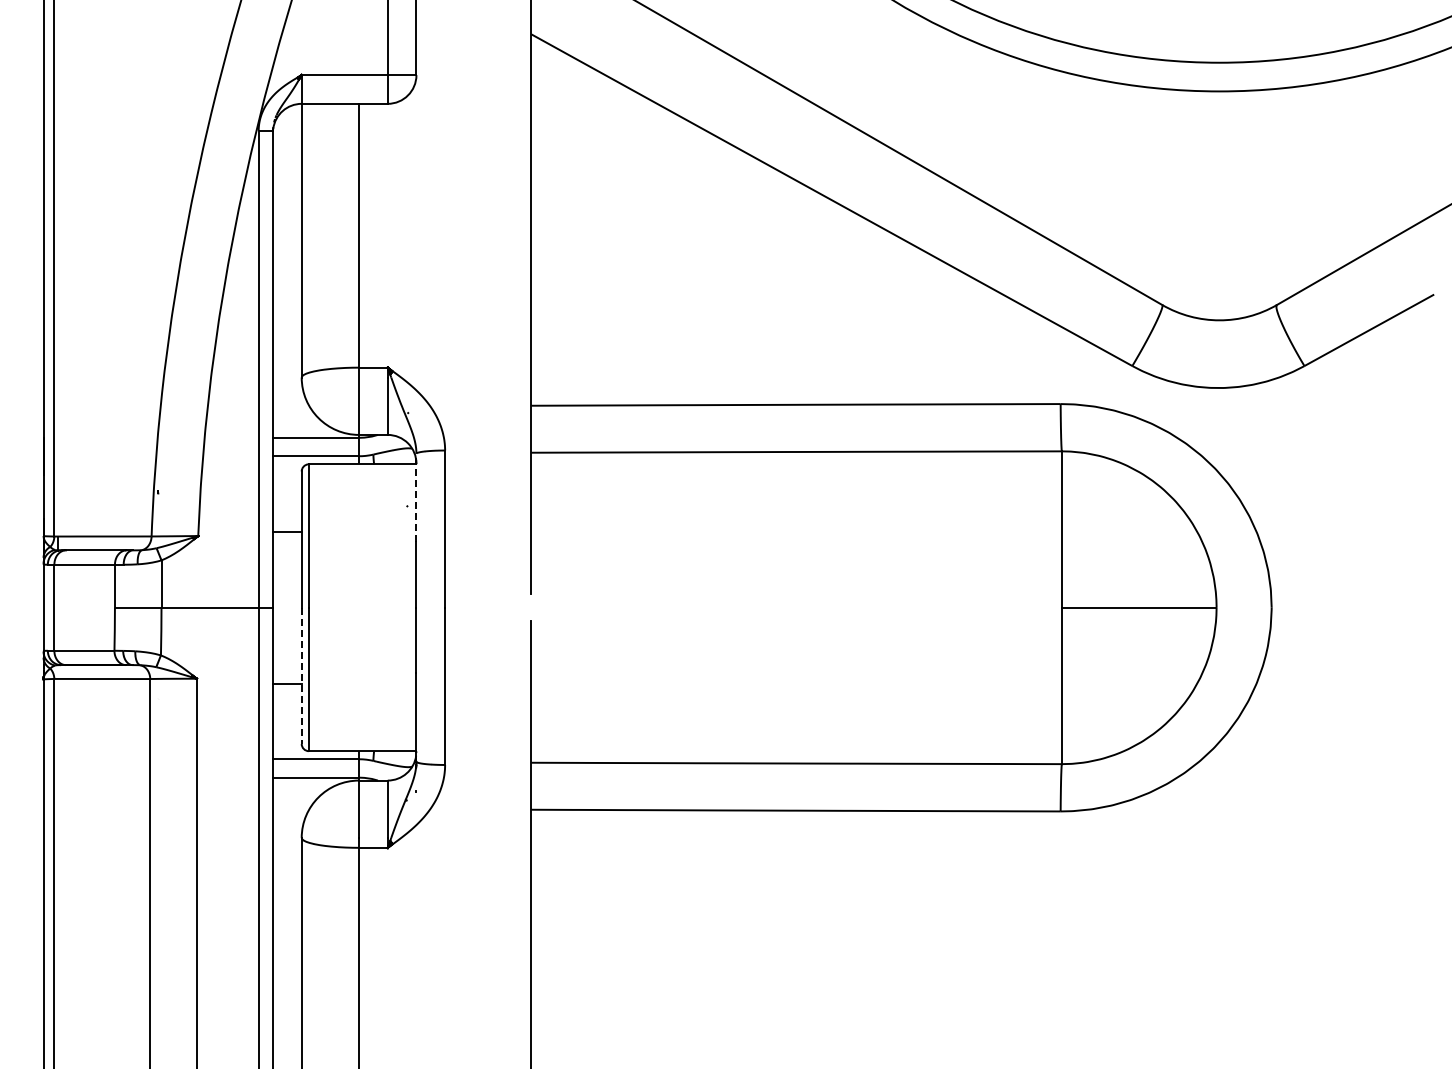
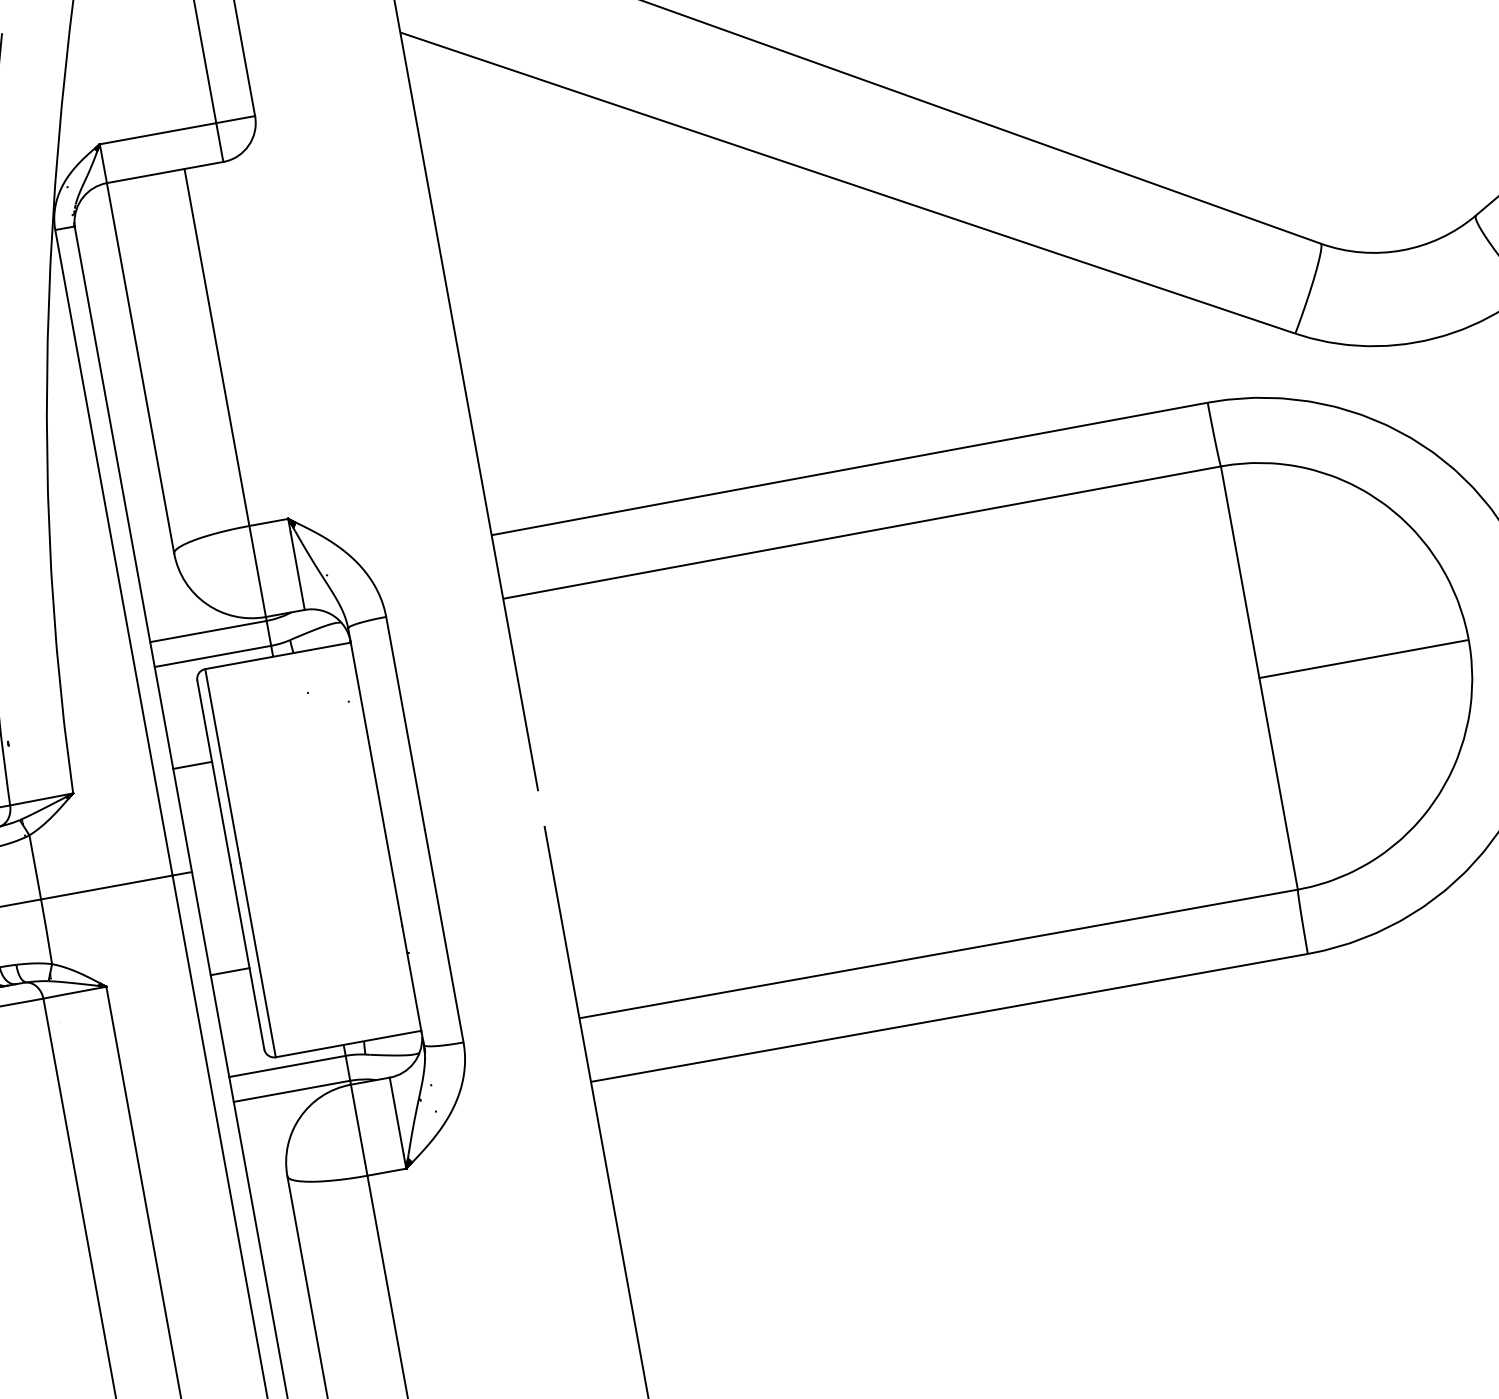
line: (416, 497) -> (359, 687), dashed -> solid
line: (301, 676) -> (247, 958), dashed -> solid

